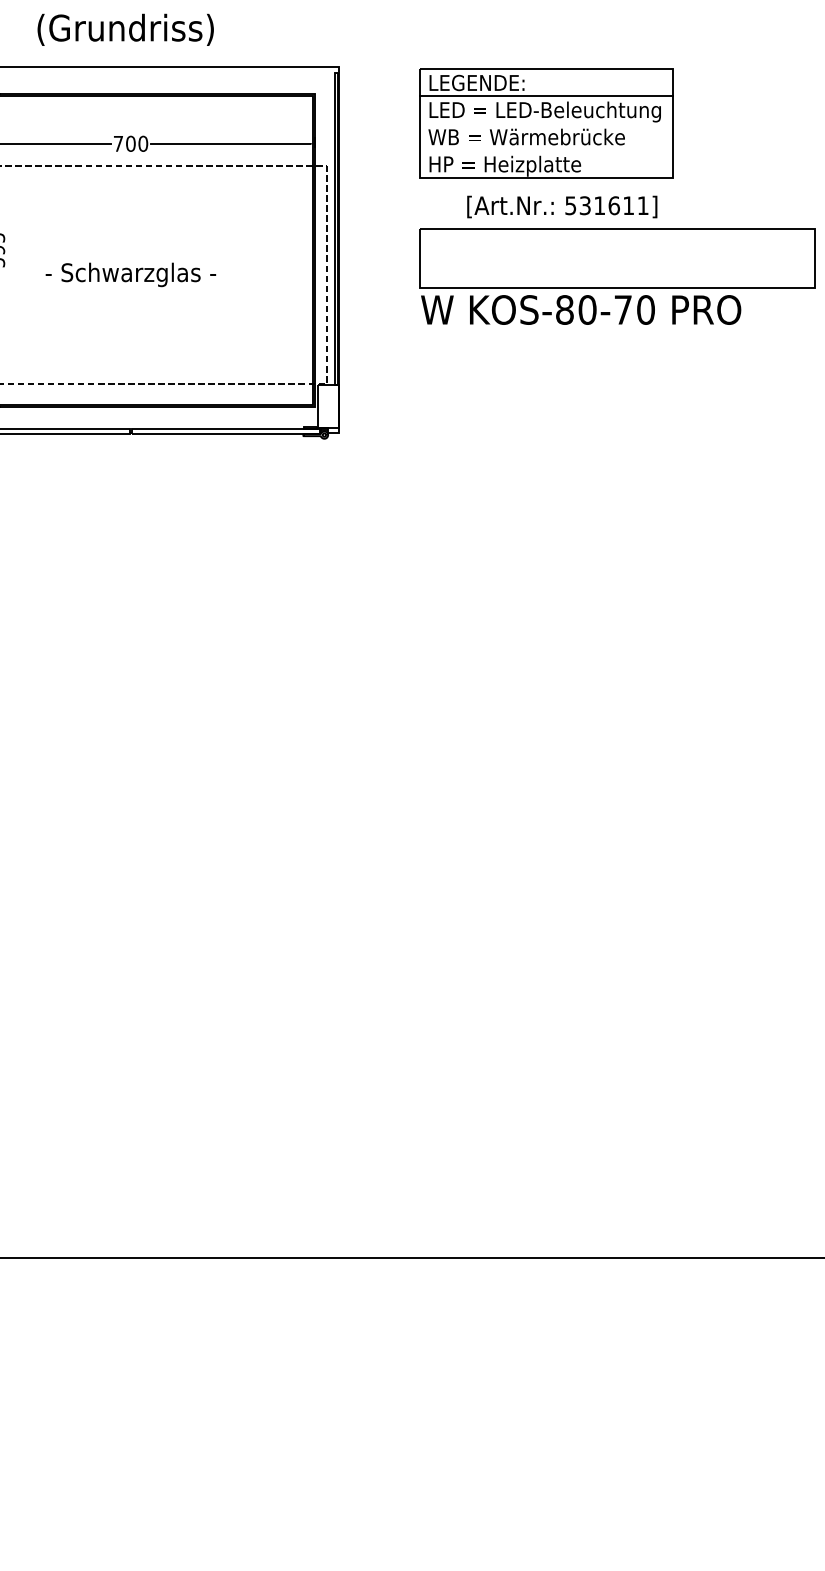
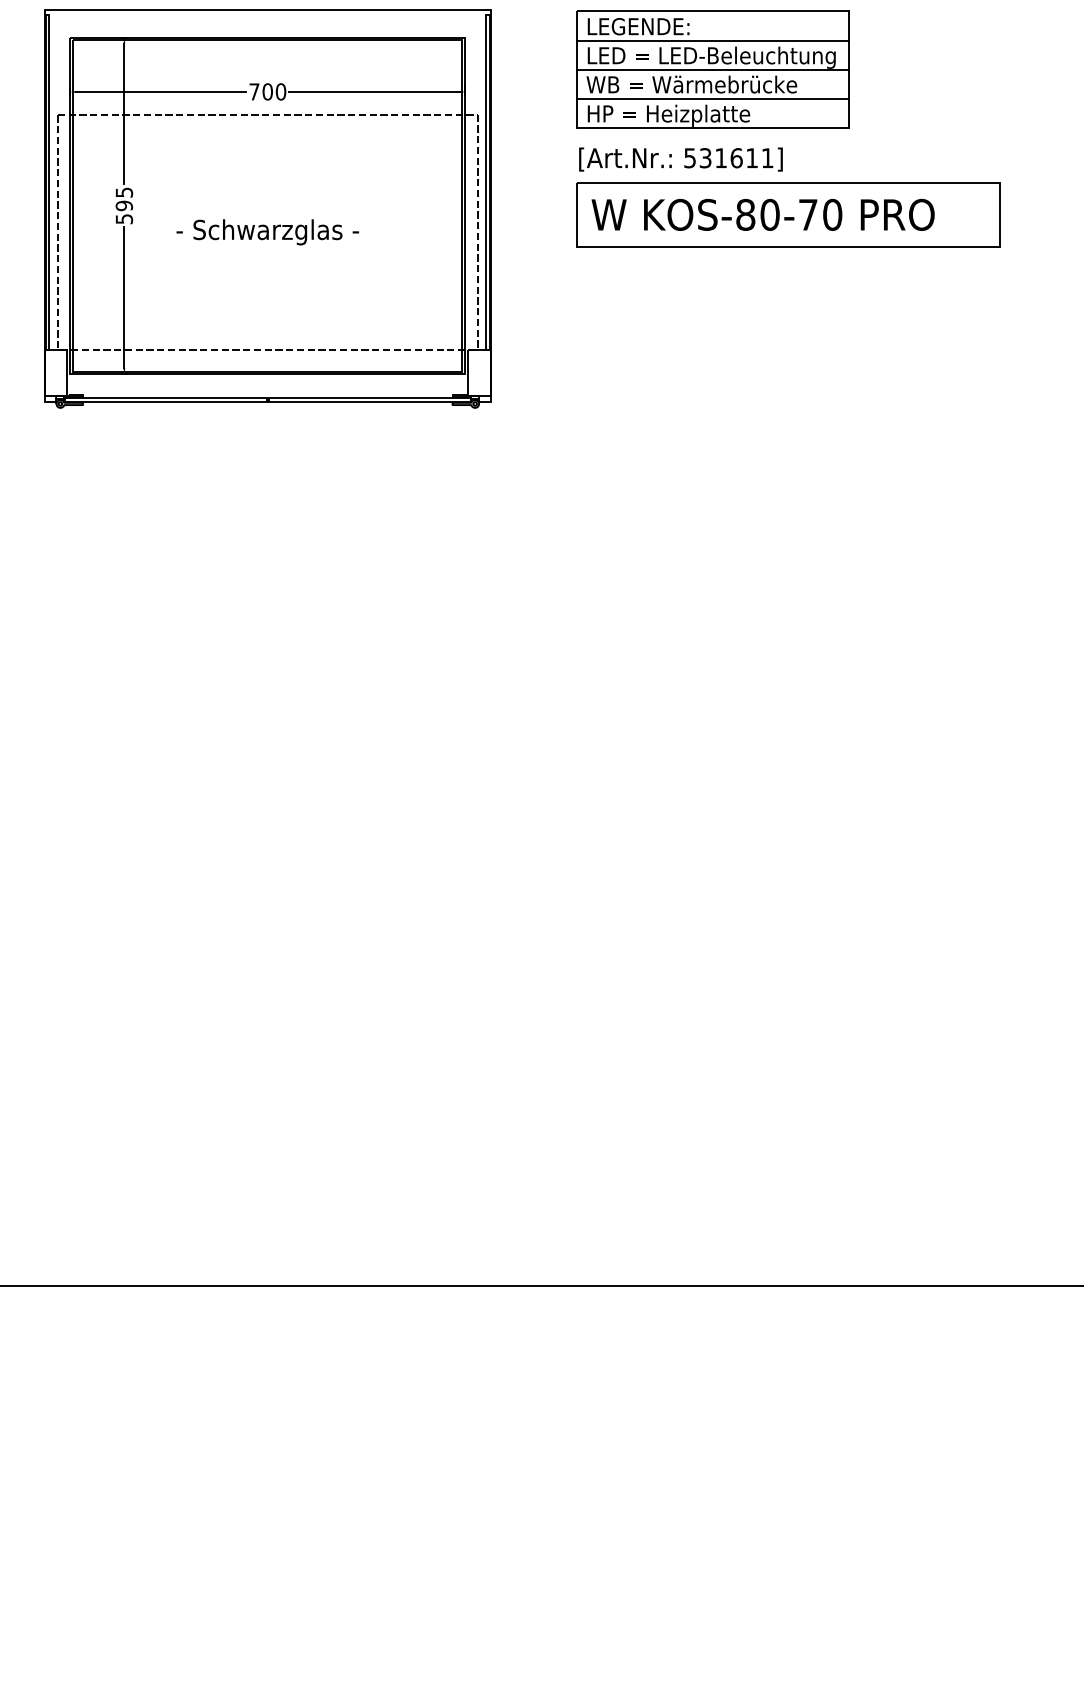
line: (545, 122) -> (712, 69), added
line: (545, 150) -> (712, 99), added
text: (561, 206) -> (680, 159), moved
text: (580, 309) -> (762, 214), moved

